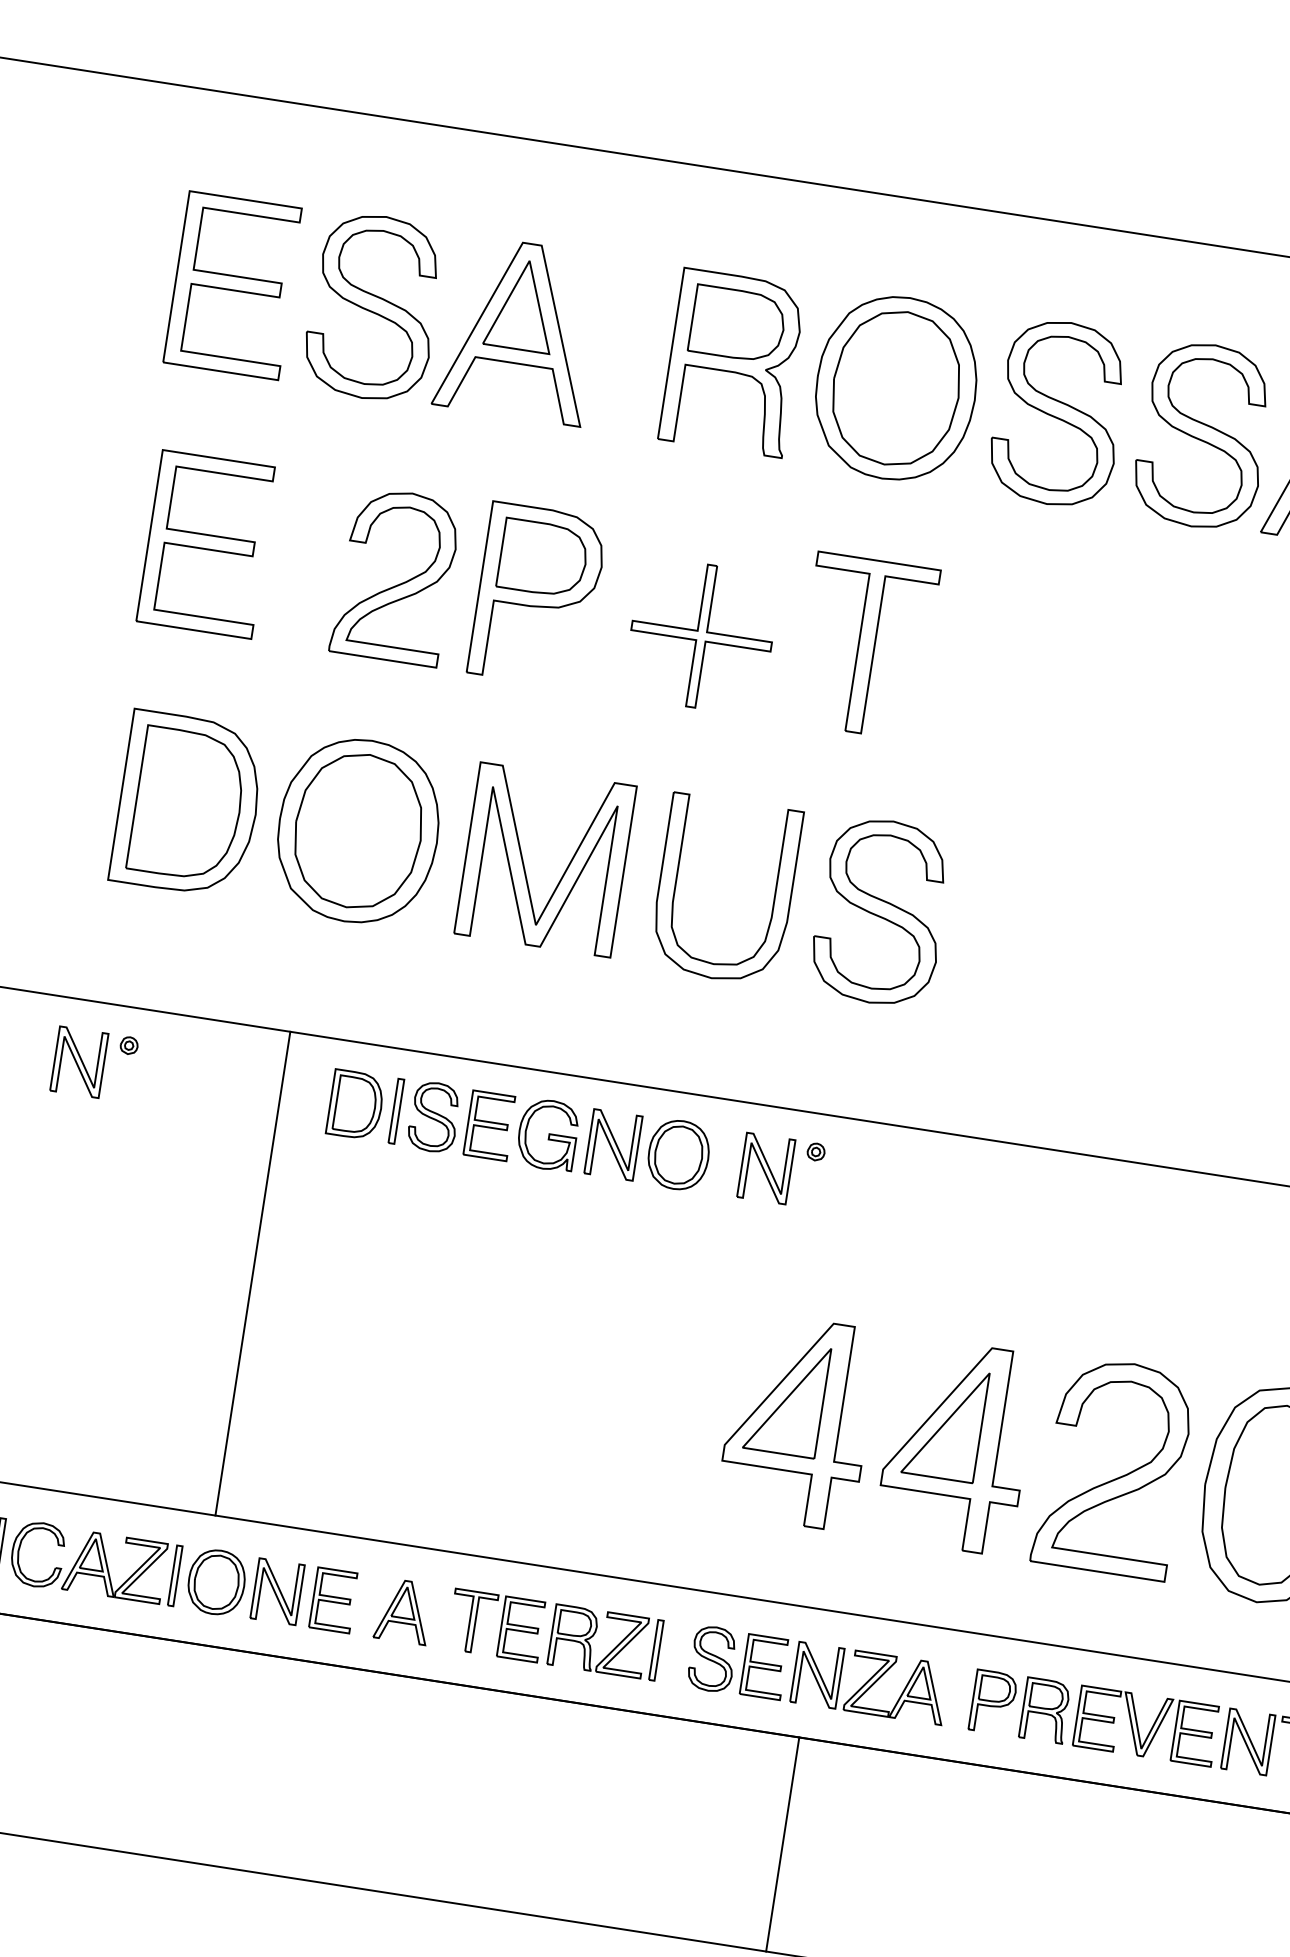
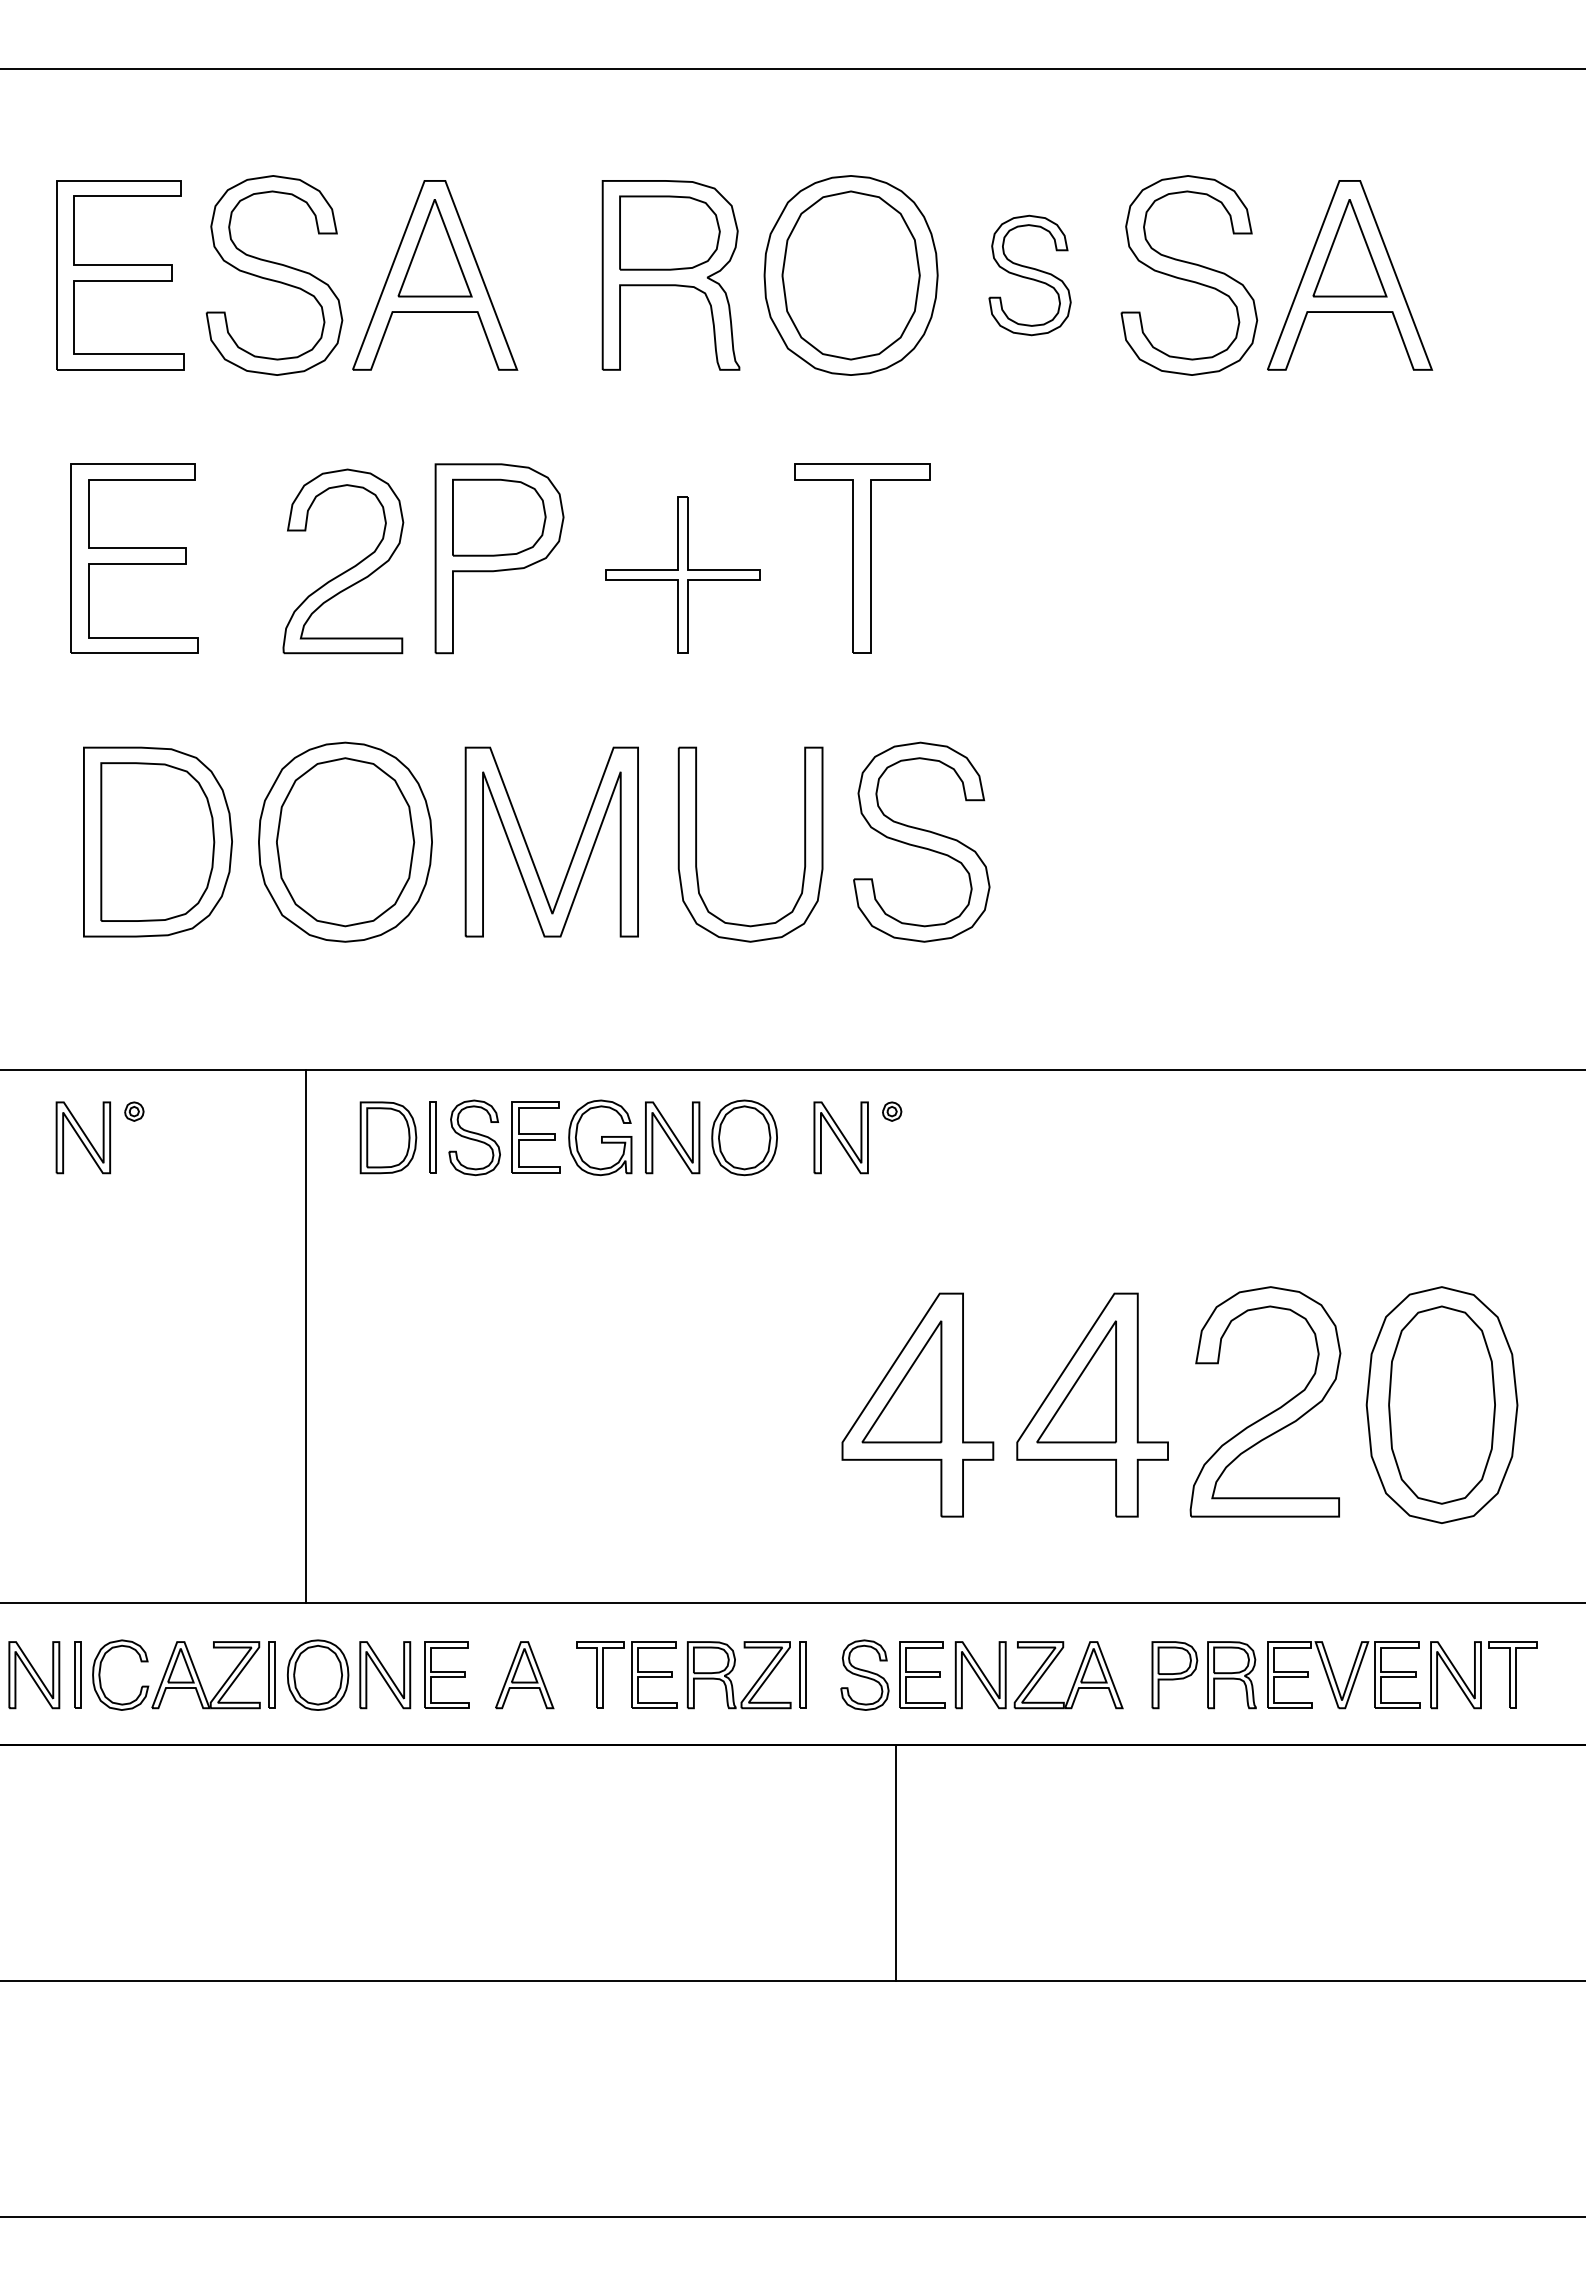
part: (1058, 413) -> (1029, 275), size x0.6
line: (782, 1844) -> (895, 1863), moved

